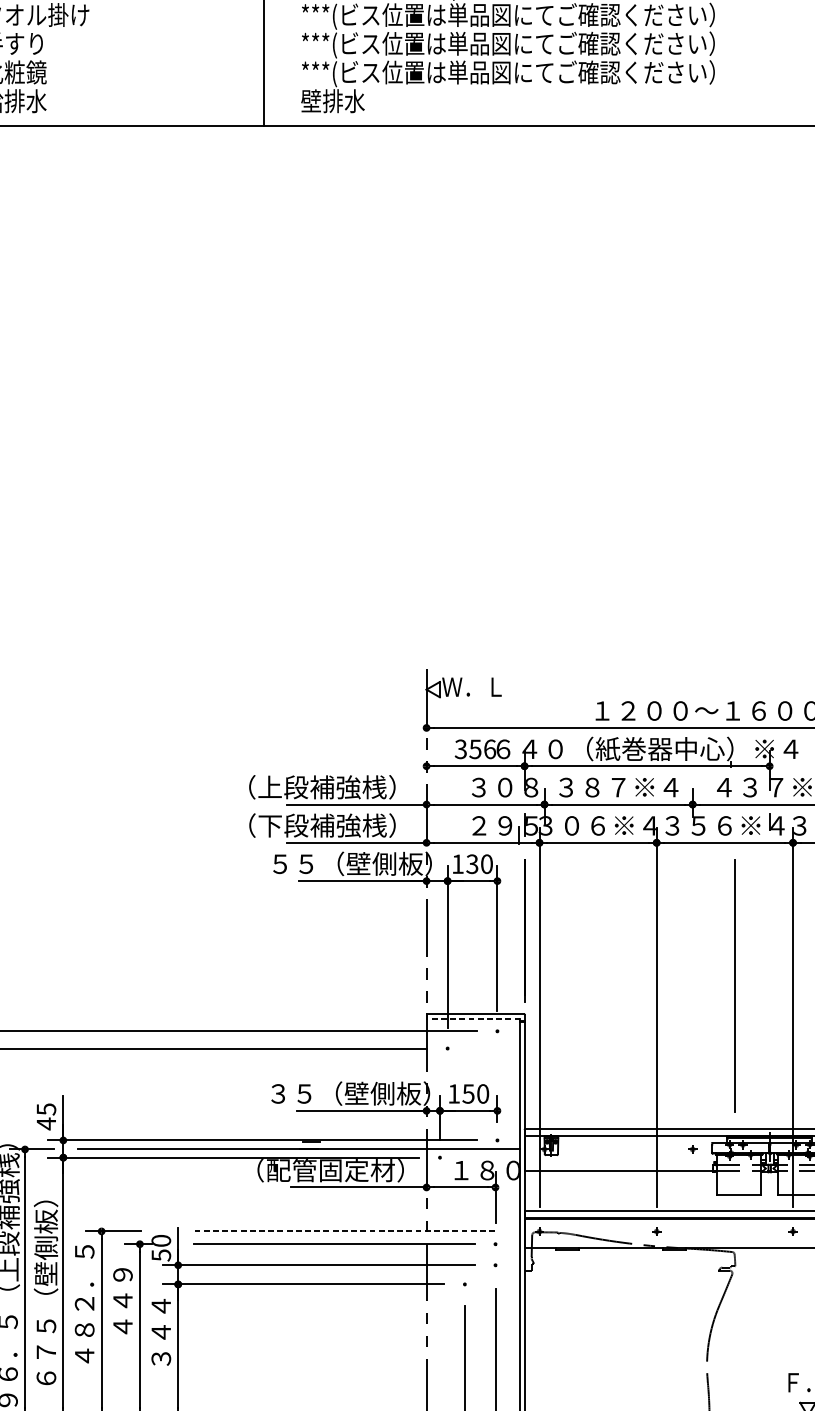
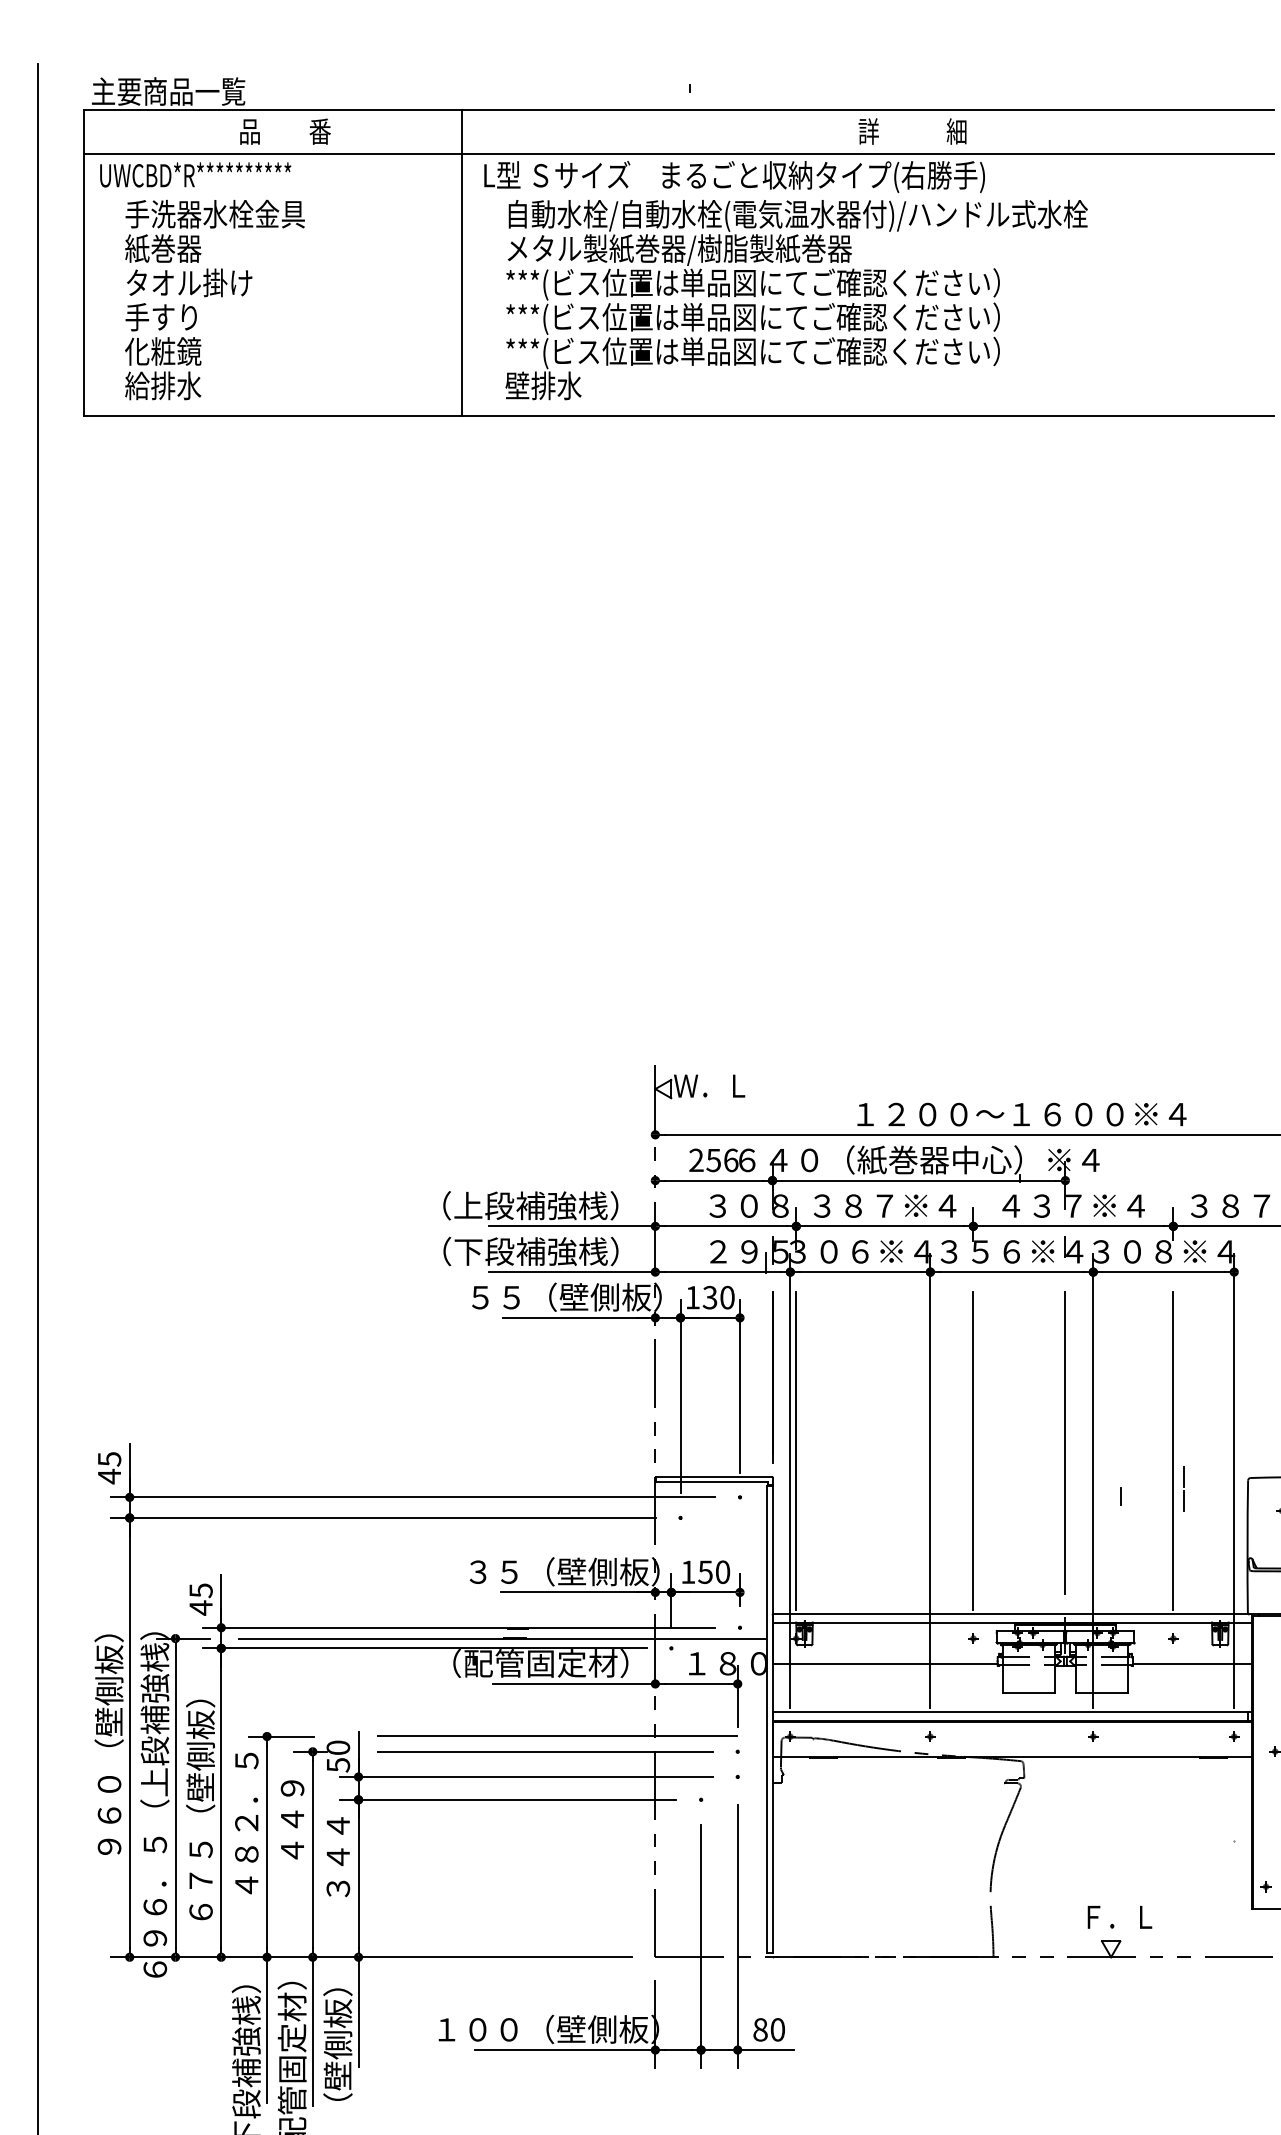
text: (461, 749) -> (696, 1160), 356 -> 256
line: (733, 985) -> (1064, 1442), moved
line: (544, 992) -> (796, 1450), added
line: (692, 992) -> (973, 1450), added
line: (473, 1018) -> (711, 1482), dashed -> solid
line: (344, 1231) -> (557, 1736), dashed -> solid

